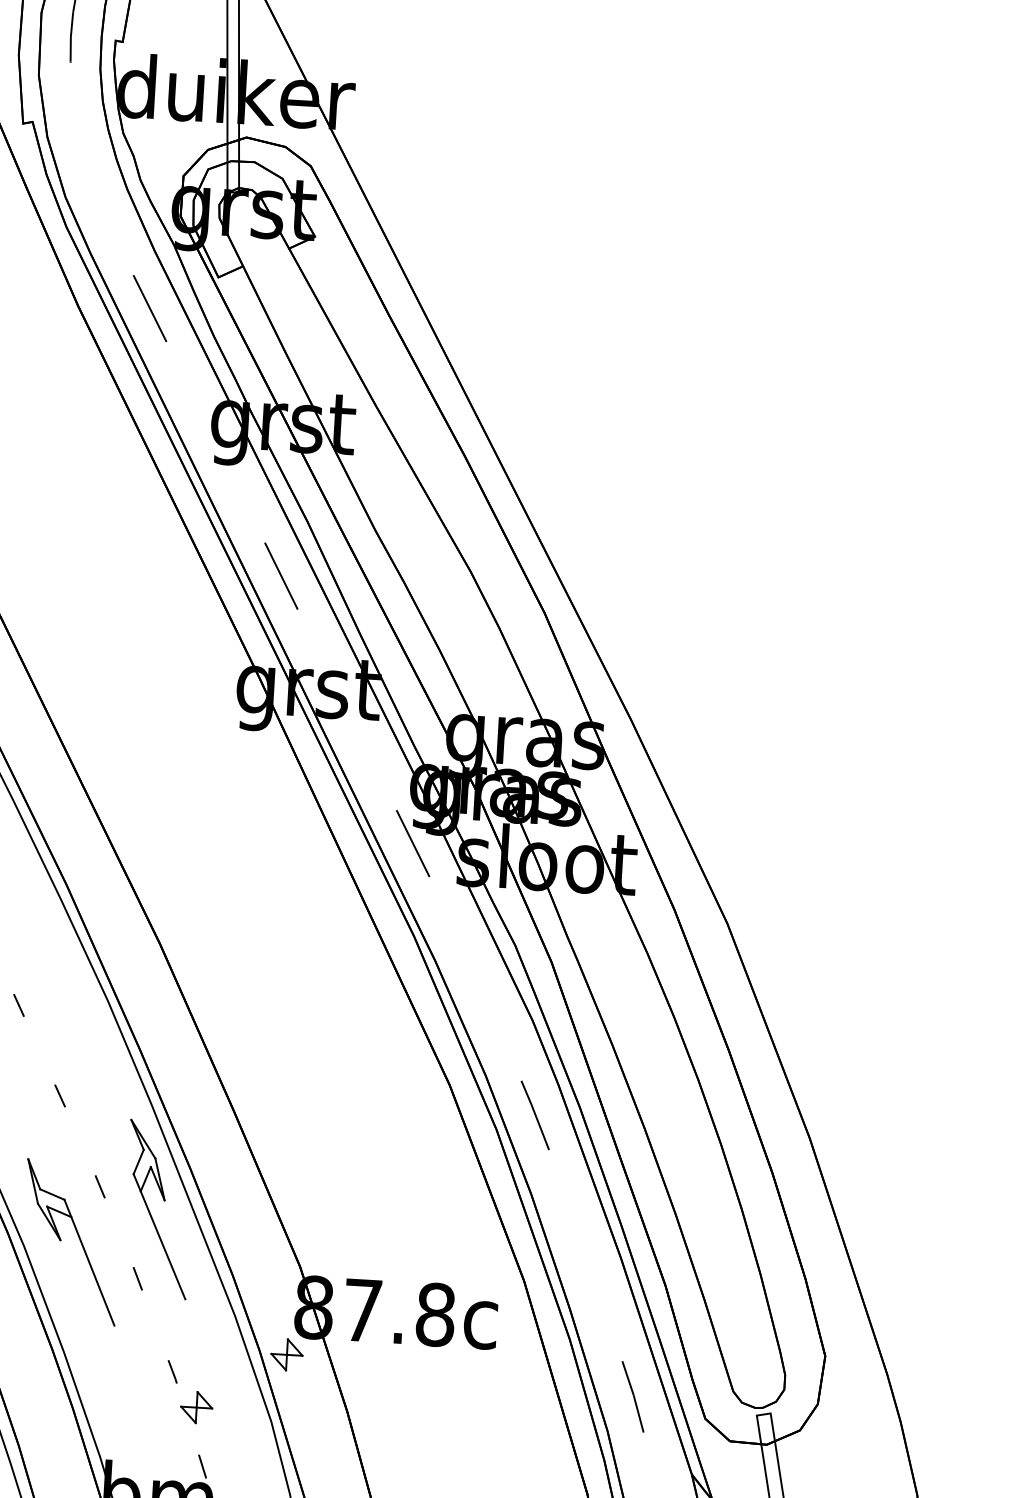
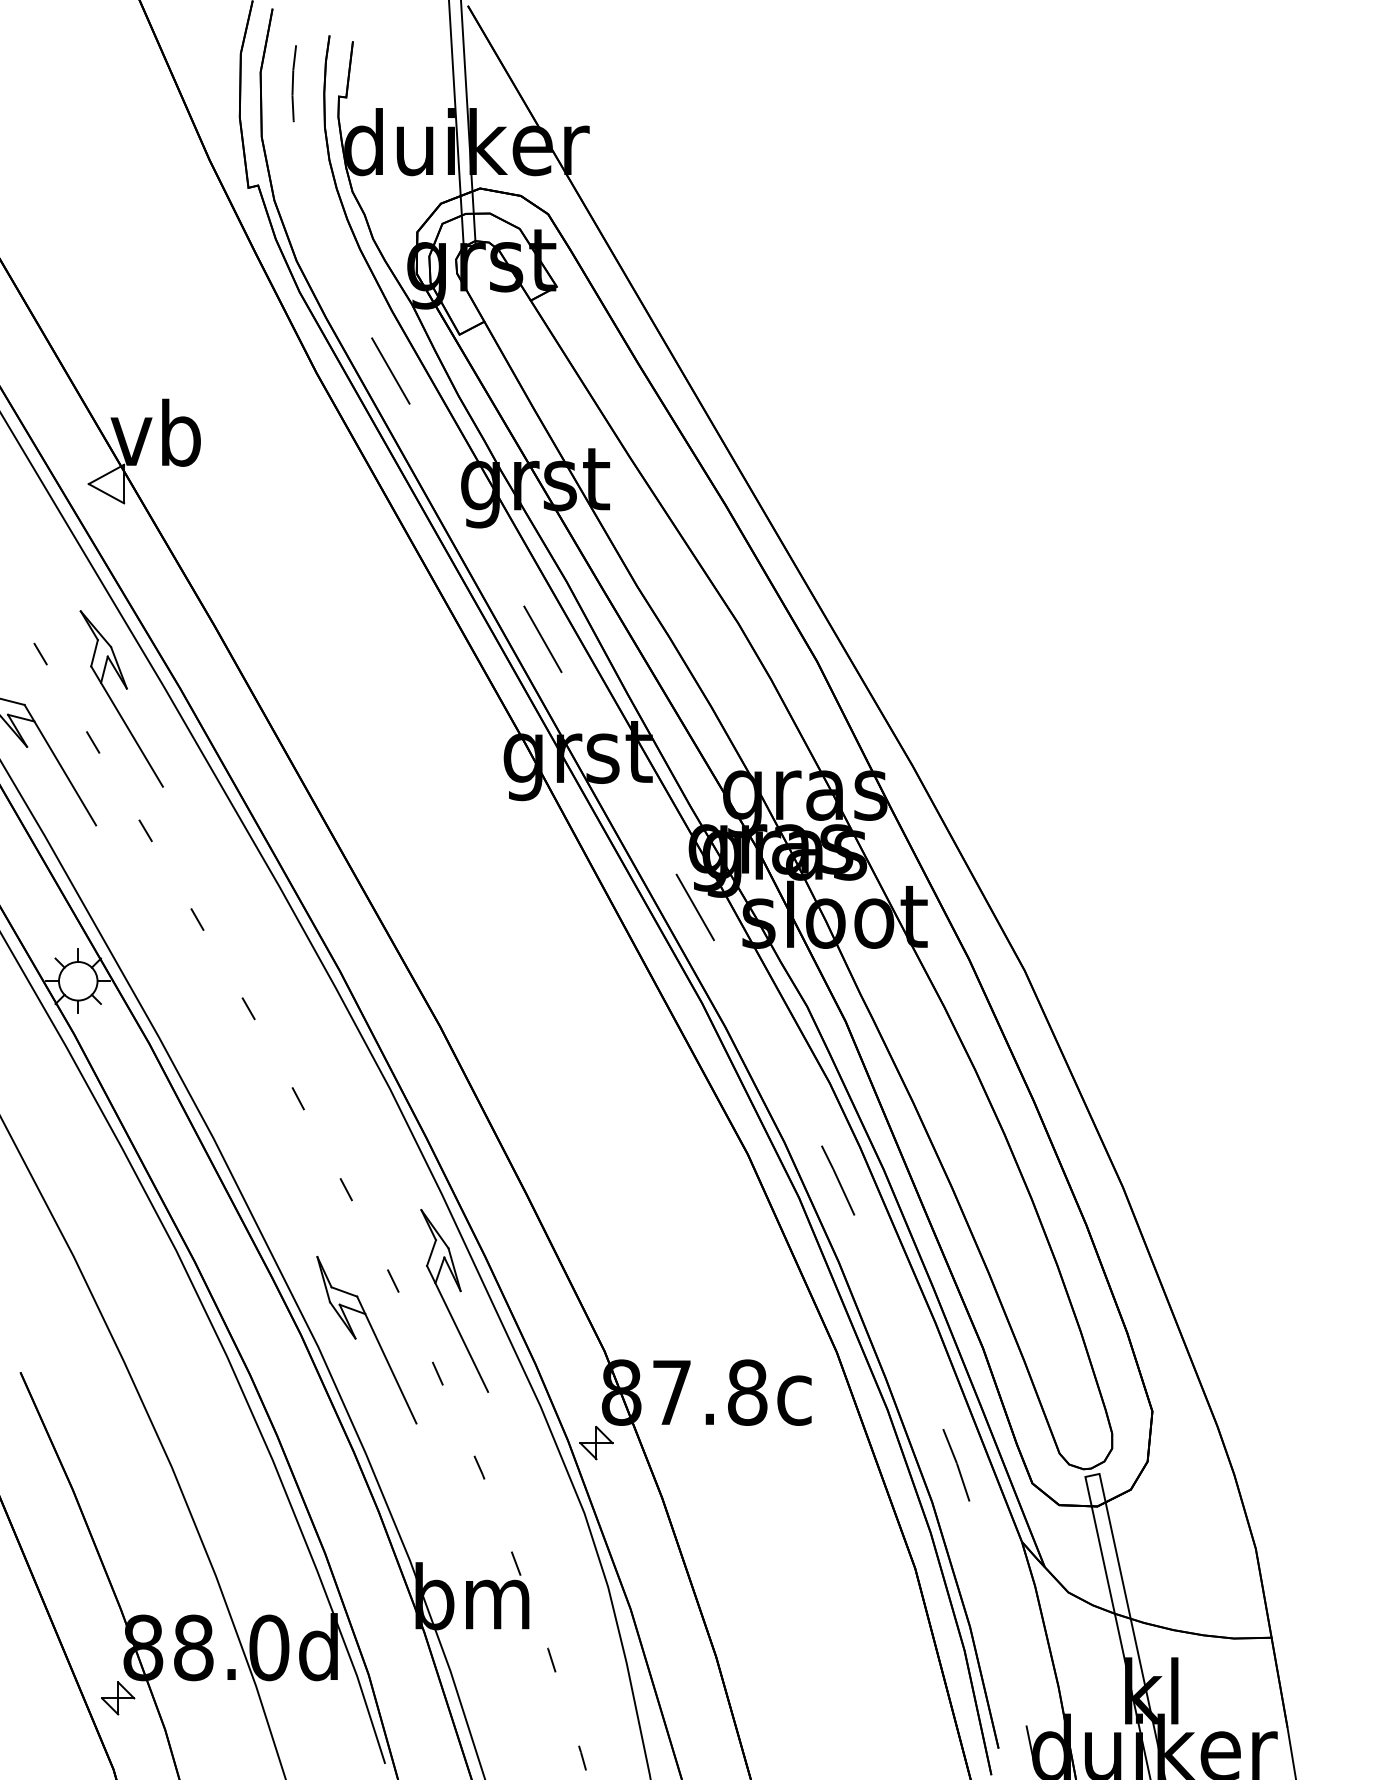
part: (196, 1407) -> (506, 1503), removed

